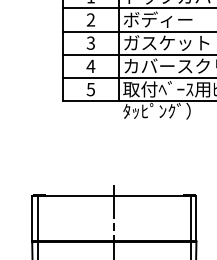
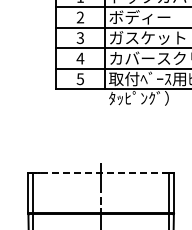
line: (114, 196) -> (101, 173), solid -> dashed

